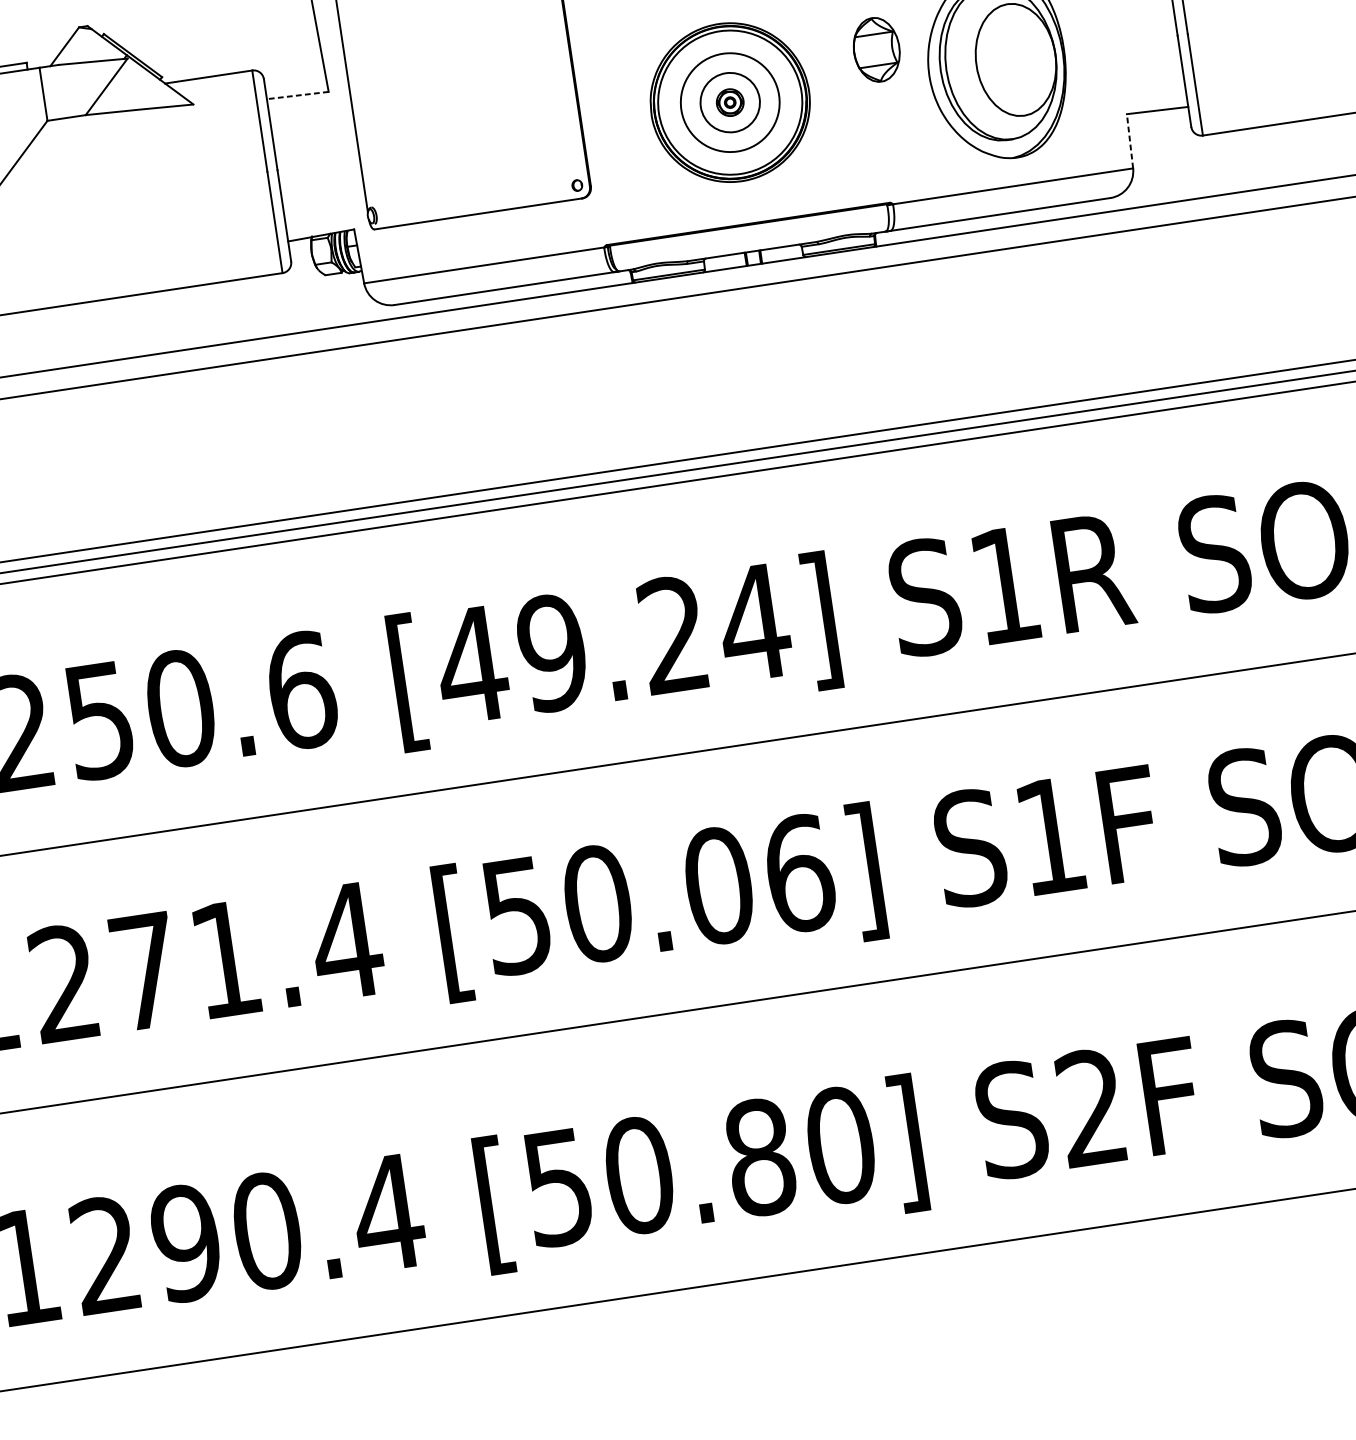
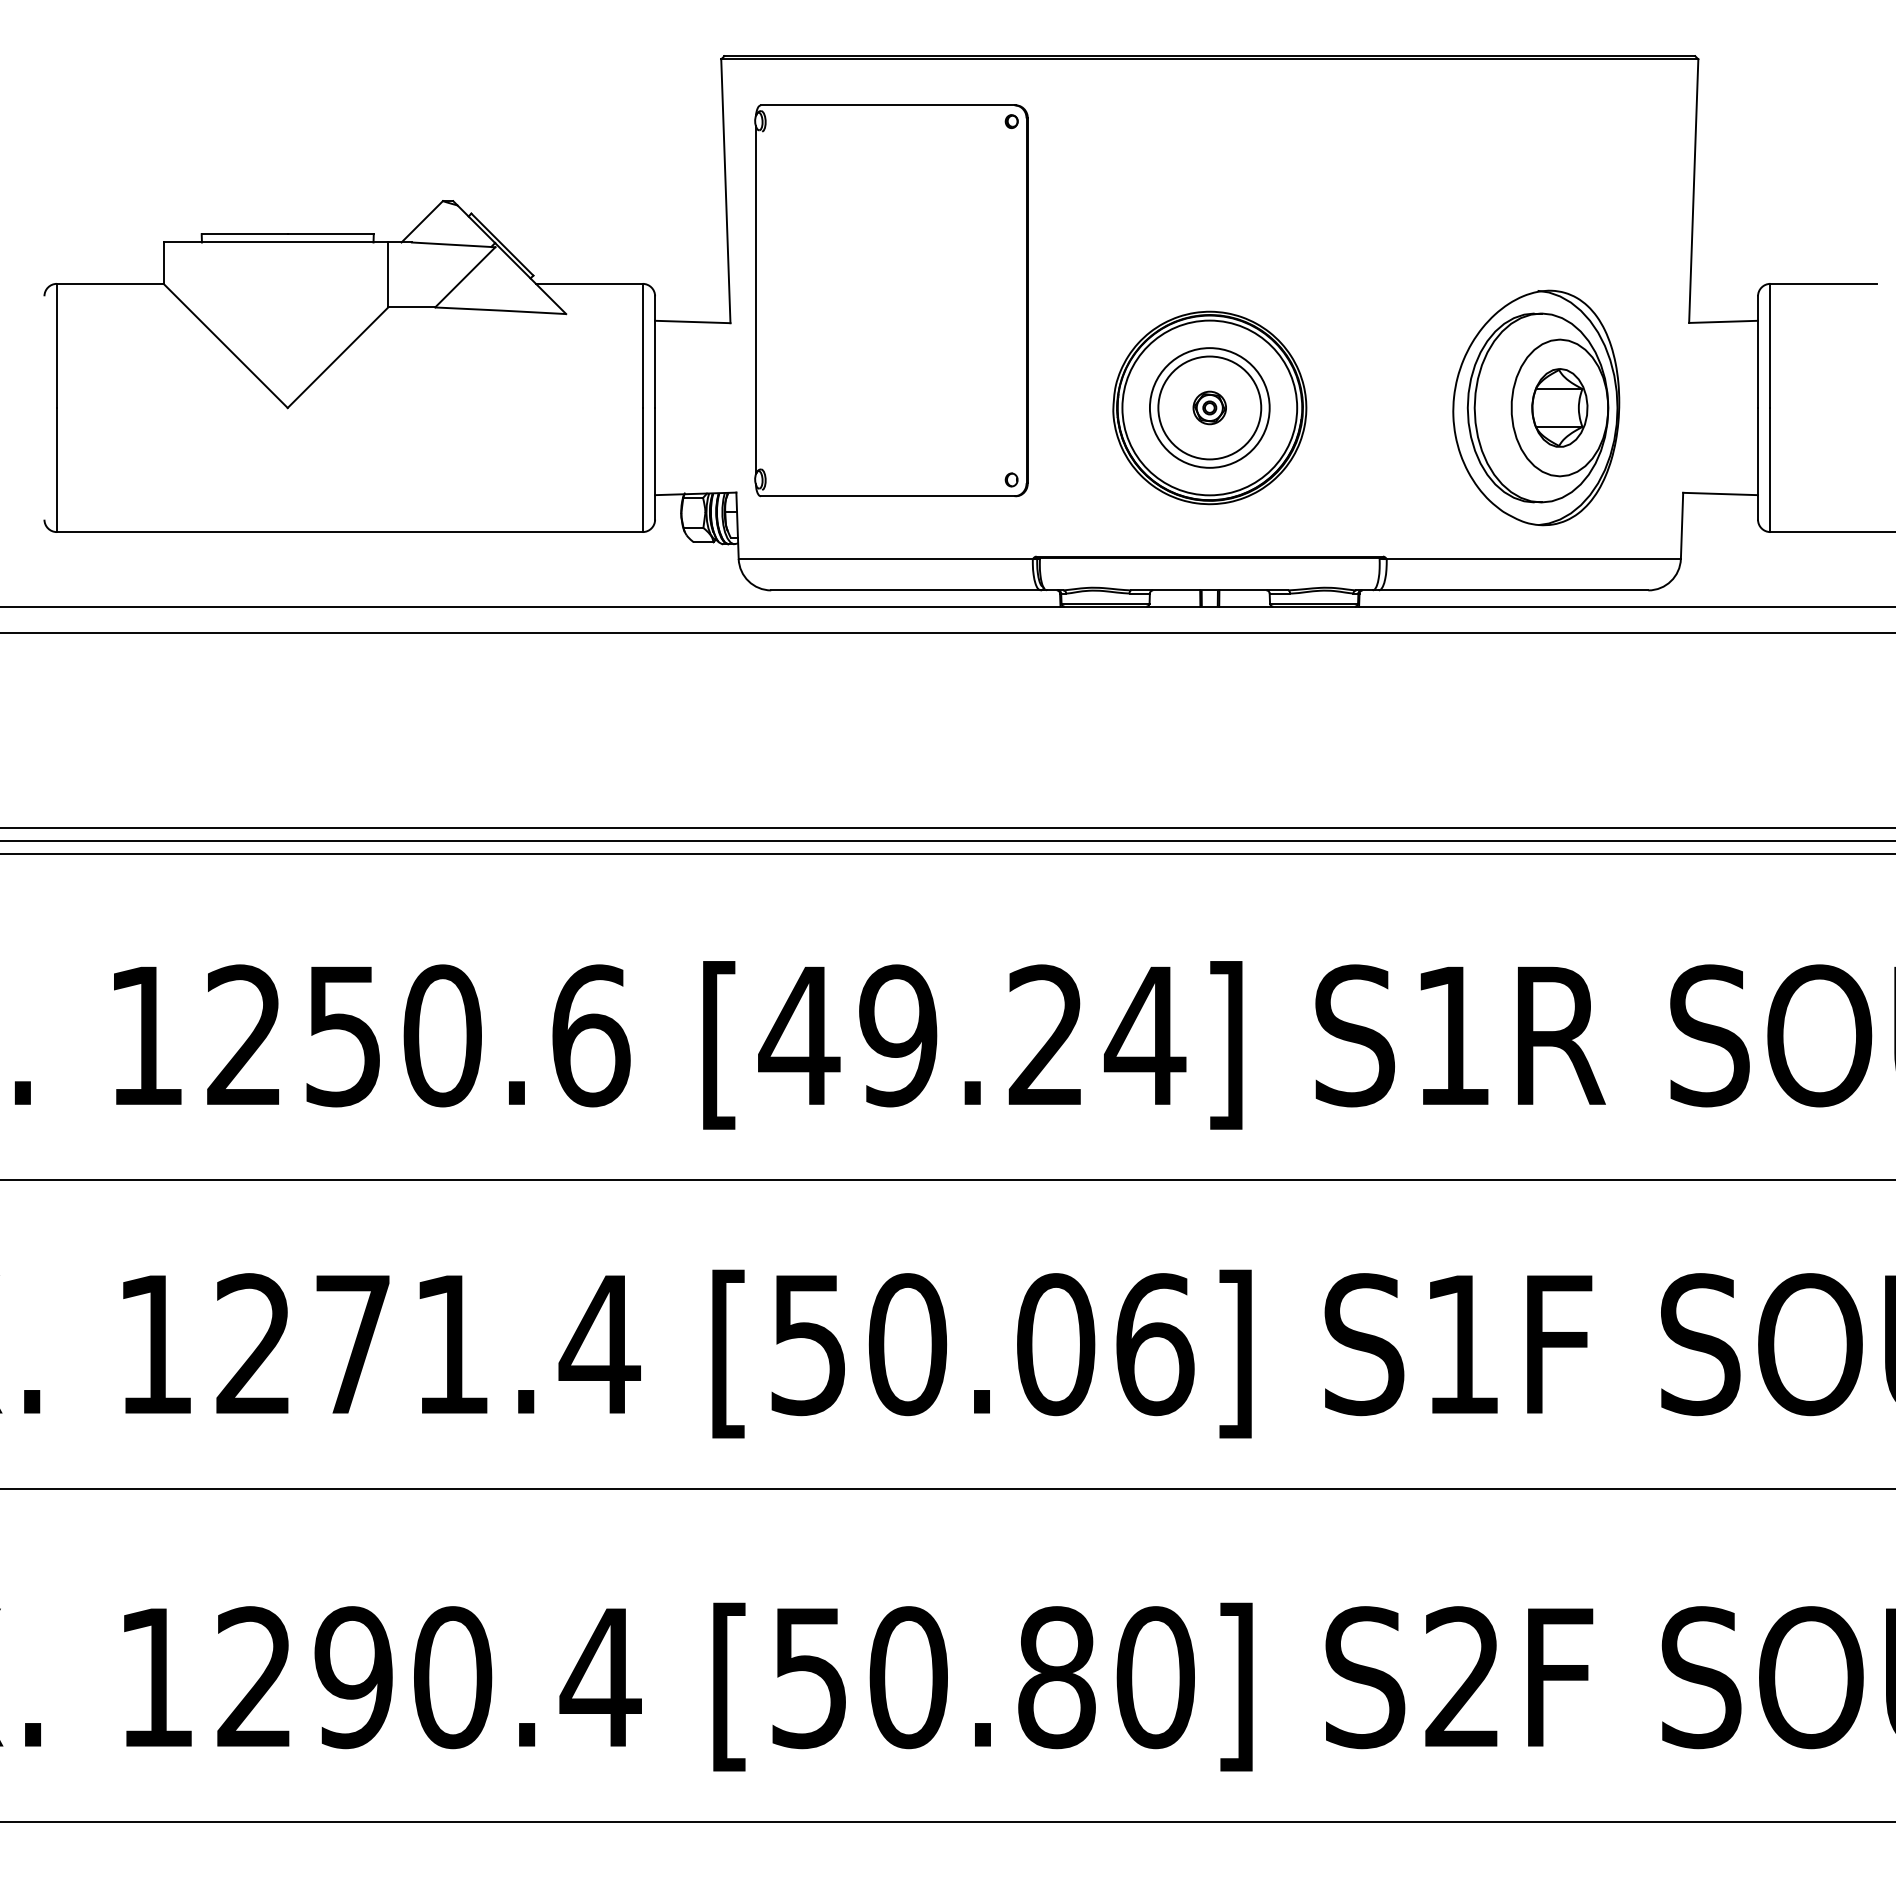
part: (876, 49) -> (1559, 407), moved
line: (297, 95) -> (692, 322), dashed -> solid
circle: (729, 102) -> (1209, 407), size x1.43
line: (1130, 140) -> (1682, 525), dashed -> solid

